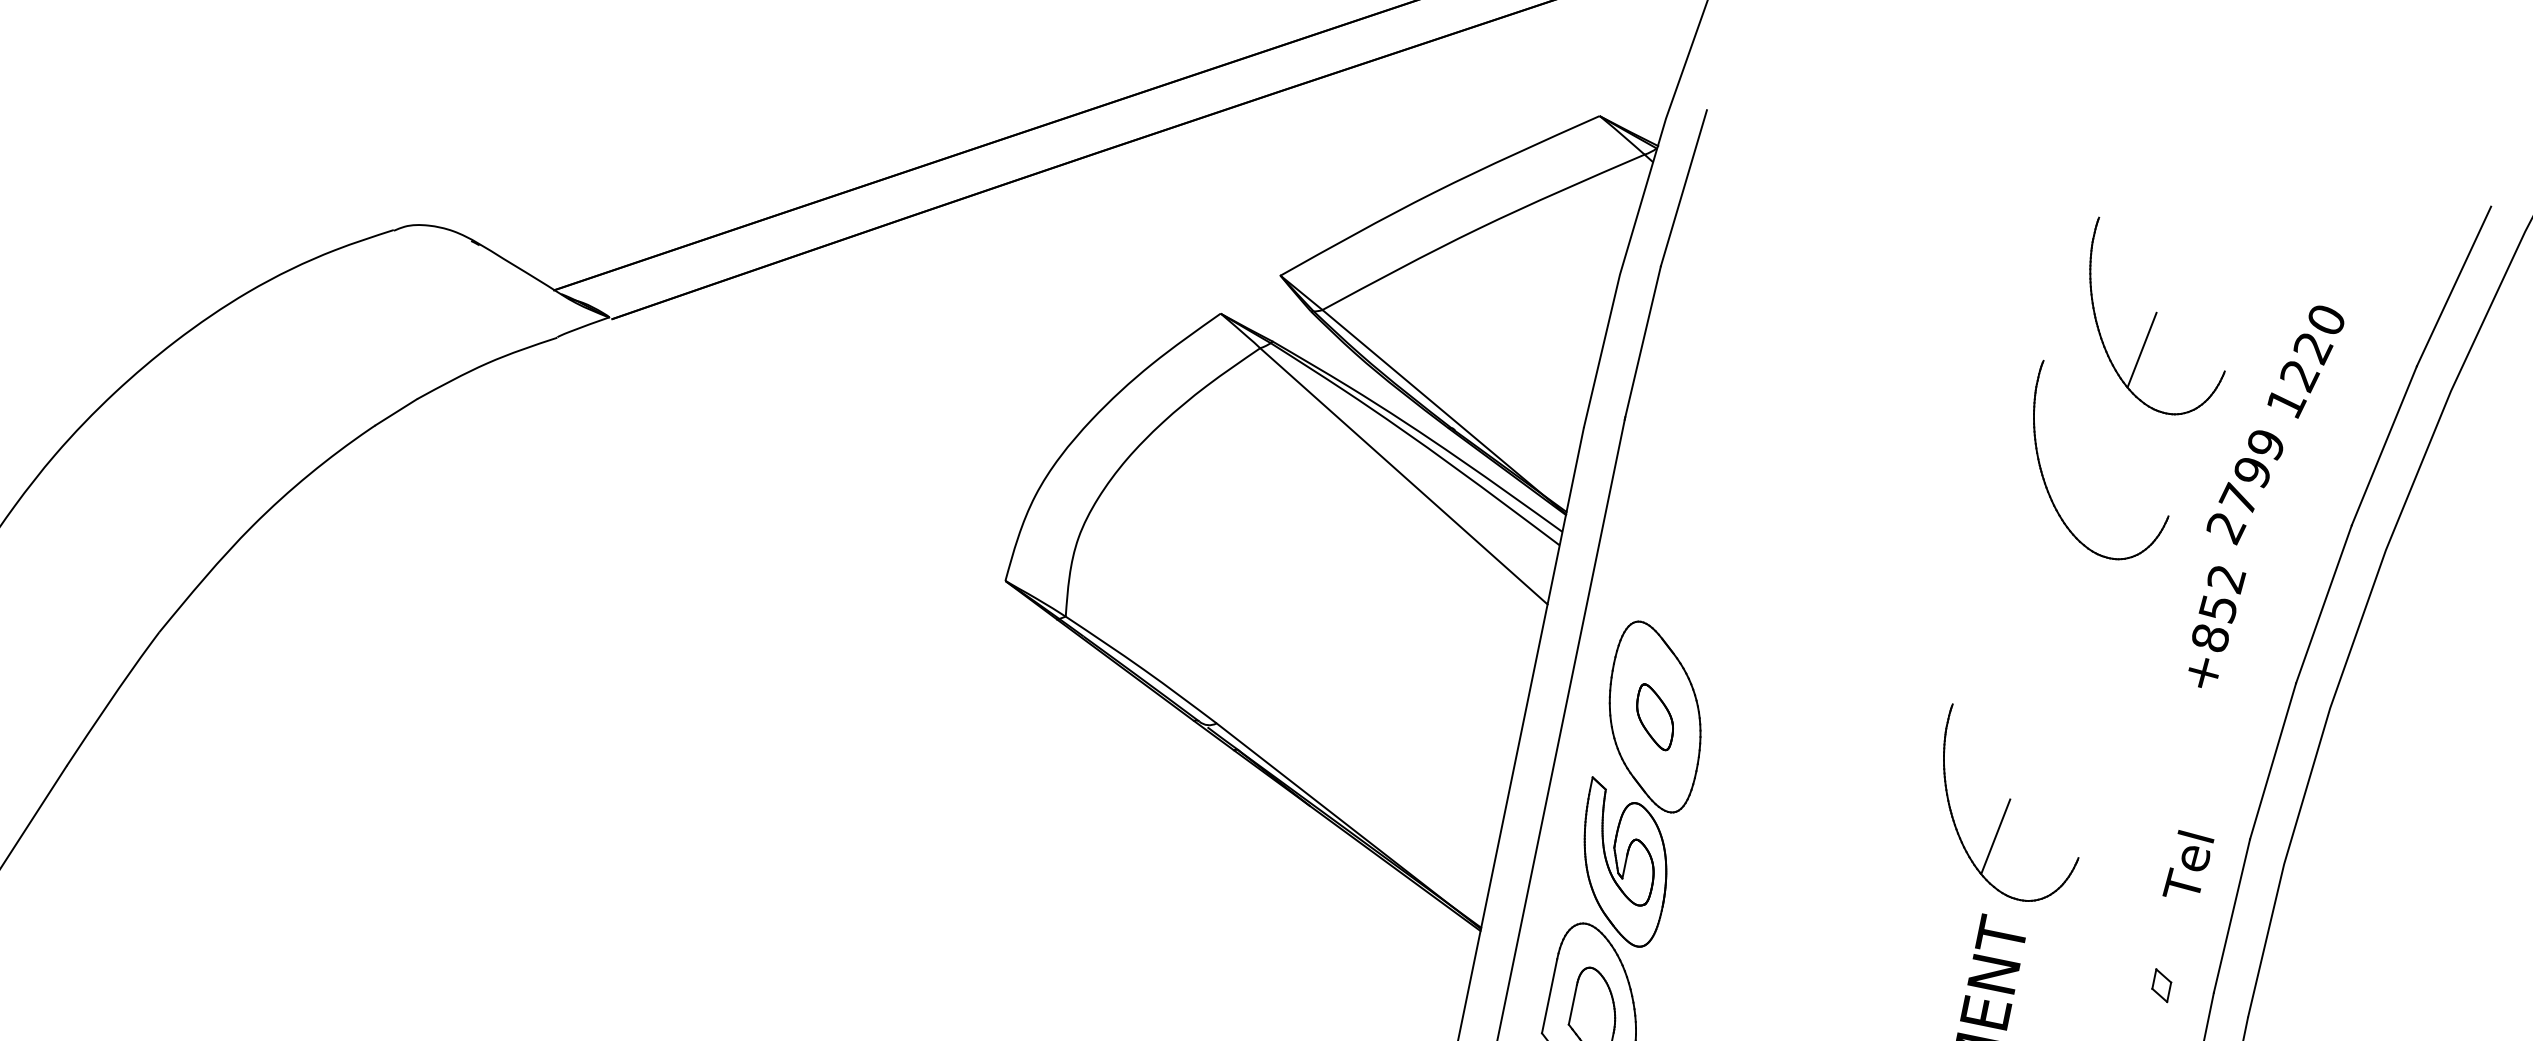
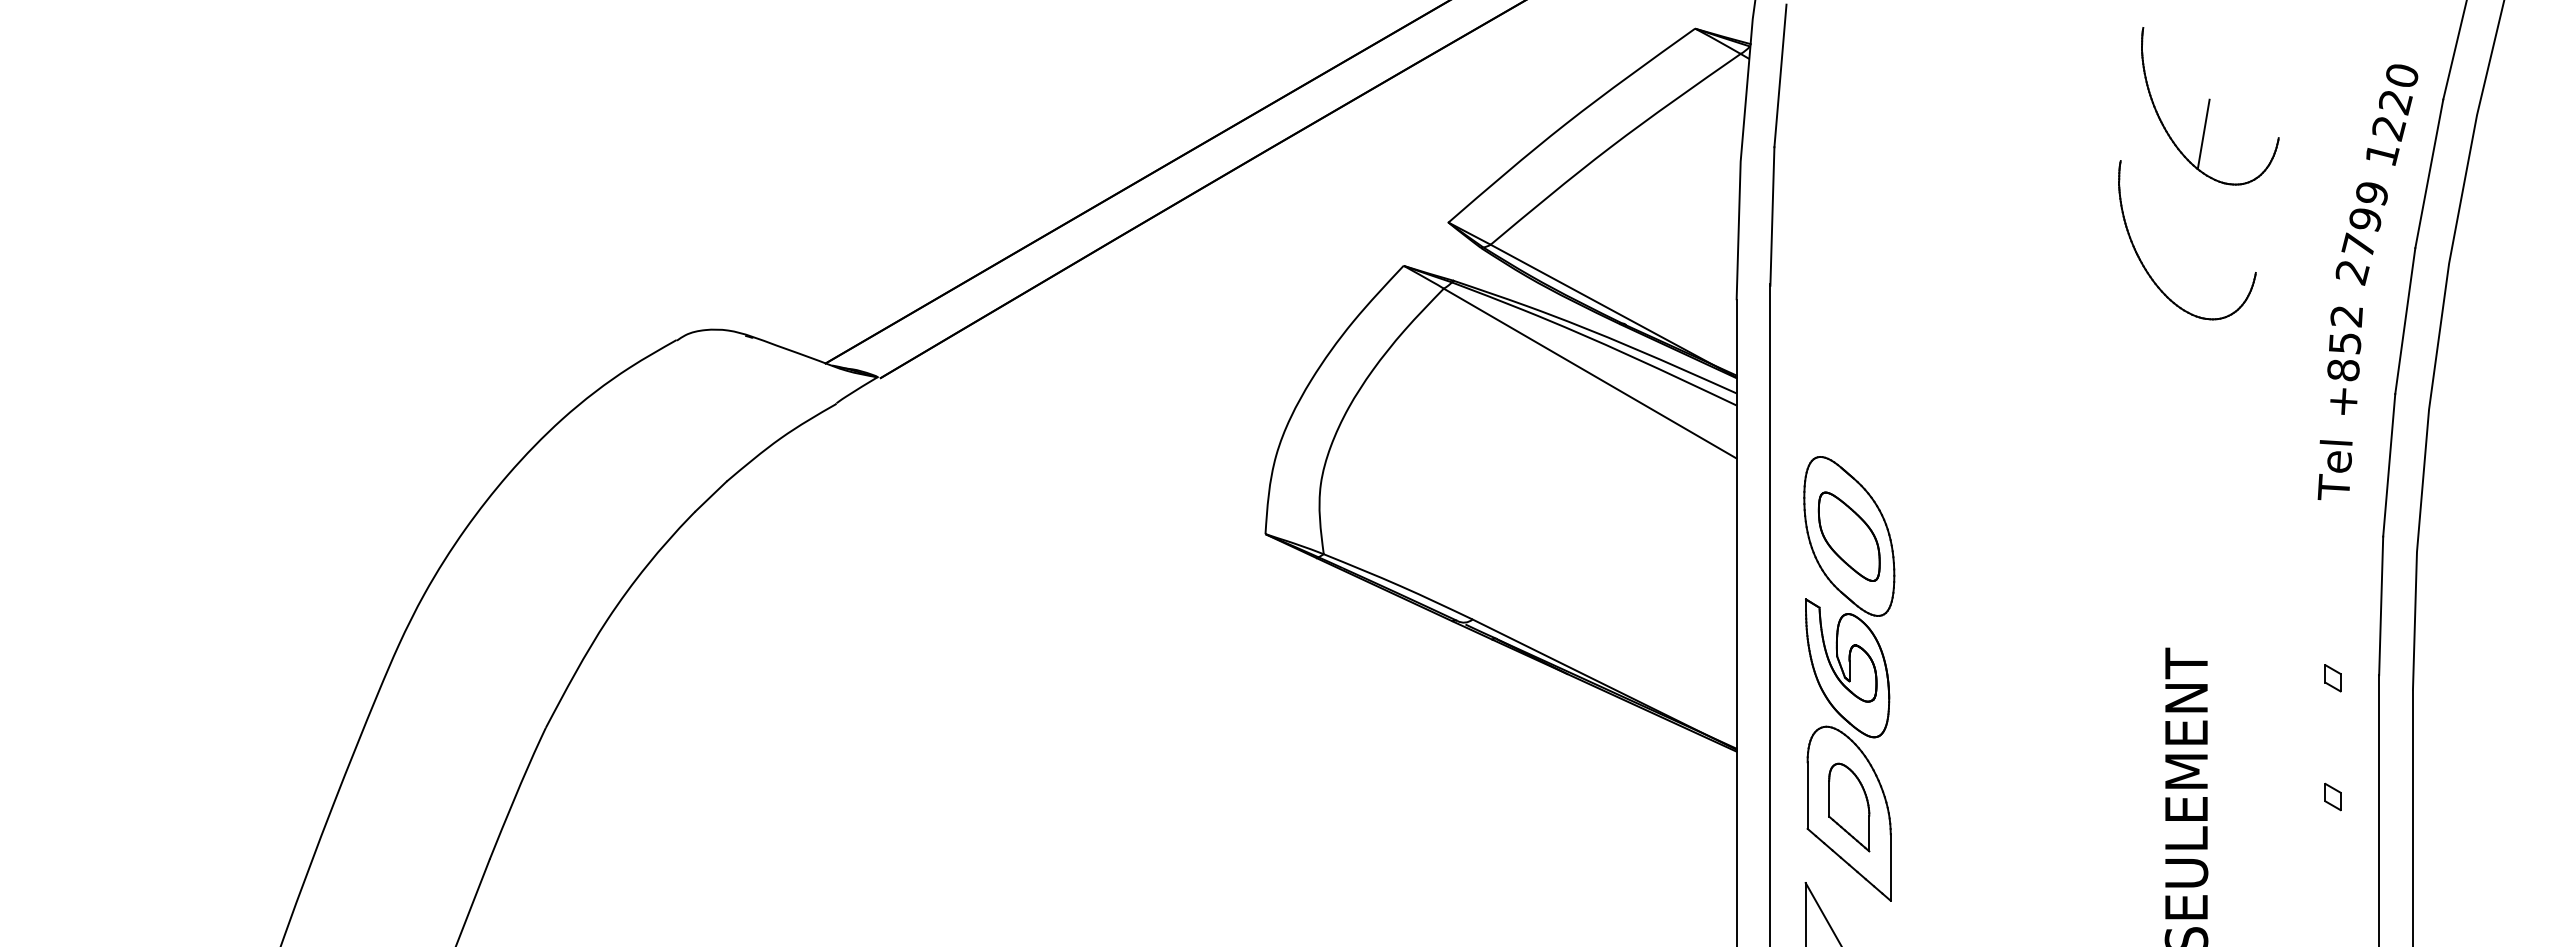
text: (2275, 424) -> (2376, 174), moved
text: (2213, 627) -> (2344, 360), moved
part: (1654, 716) -> (1848, 536), size x1.67
part: (2009, 807) -> (2170, 551), removed
text: (2187, 867) -> (2334, 470), moved

